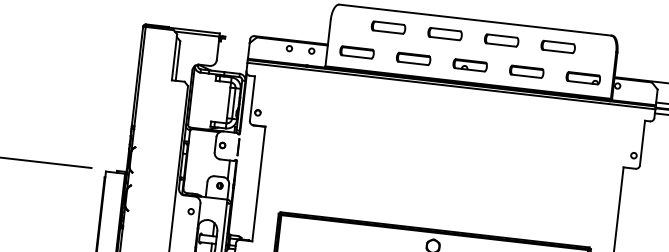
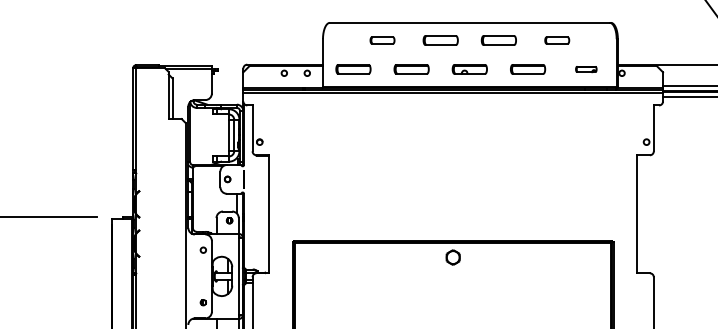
part: (388, 27) -> (382, 40), size x0.7
part: (558, 47) -> (557, 40), size x0.7
part: (583, 78) -> (586, 69), size x0.6

